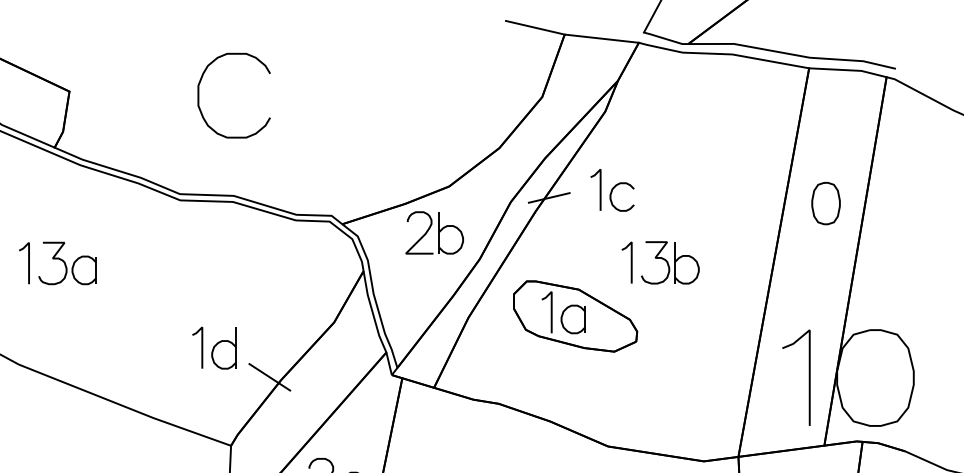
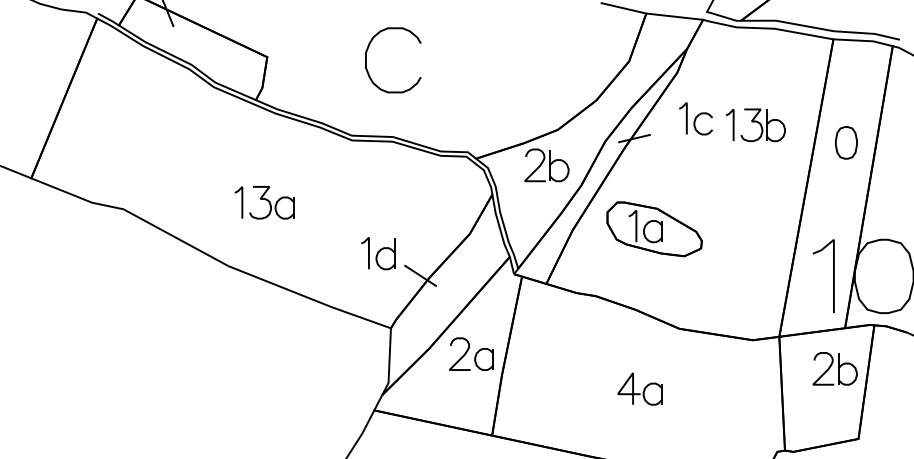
part: (611, 189) -> (695, 118), moved
part: (660, 261) -> (755, 124), moved
part: (58, 263) -> (264, 202), moved

